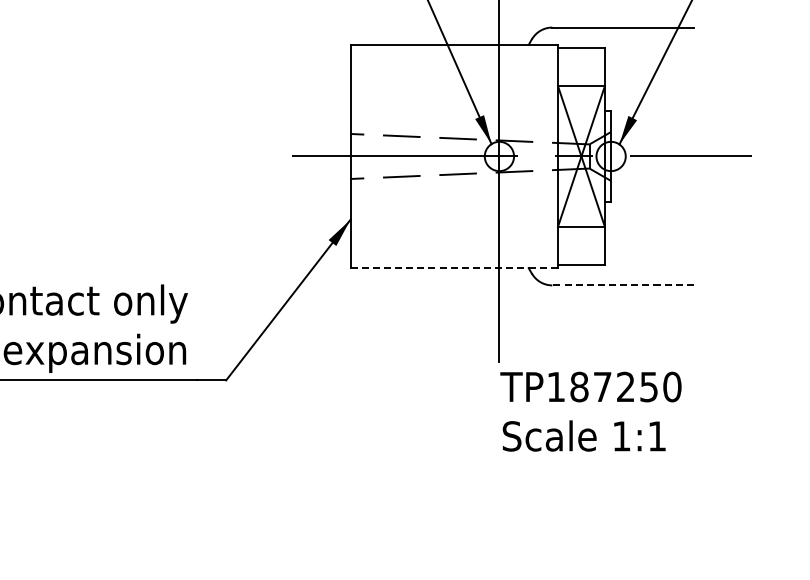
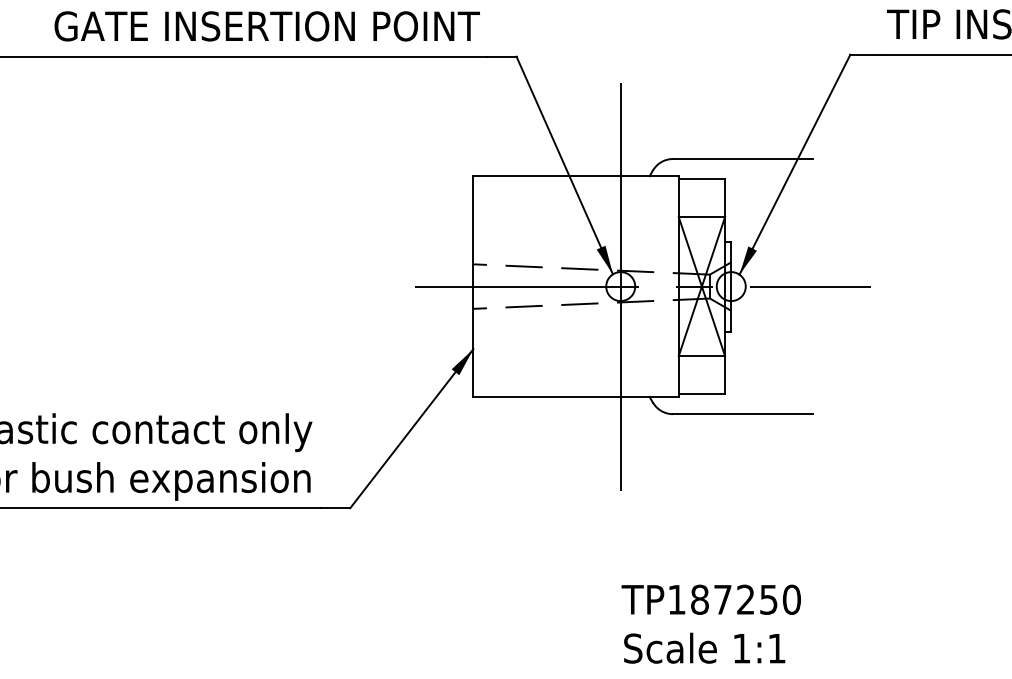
line: (454, 268) -> (576, 397), dashed -> solid
line: (622, 285) -> (742, 414), dashed -> solid
text: (590, 411) -> (710, 623), moved

